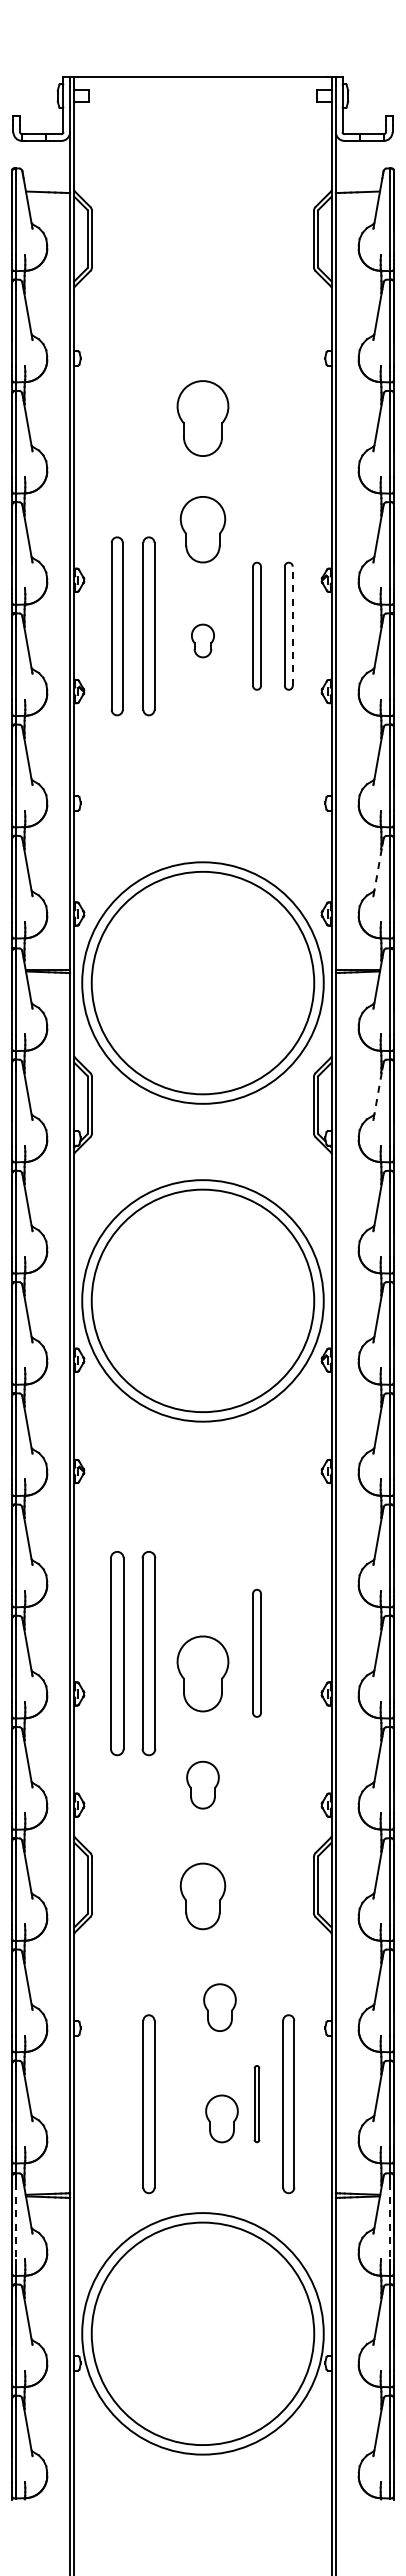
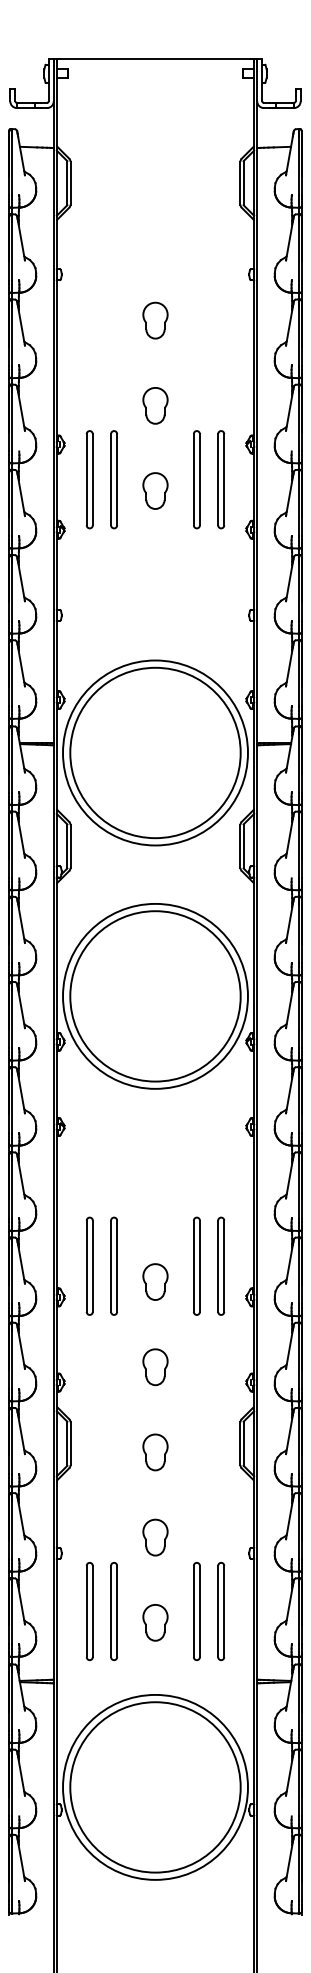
part: (202, 418) -> (155, 320), size x0.62
part: (202, 529) -> (155, 405), size x0.71
part: (116, 625) -> (89, 479), size x0.71
part: (148, 625) -> (113, 479), size x0.71
line: (292, 626) -> (224, 479), dashed -> solid
part: (202, 640) -> (155, 490), size x1.43
line: (378, 869) -> (289, 666), dashed -> solid
line: (378, 1093) -> (289, 837), dashed -> solid
part: (116, 1652) -> (89, 1265), size x0.62
part: (148, 1652) -> (113, 1265), size x0.62
part: (288, 1652) -> (220, 1265), added
part: (202, 1673) -> (155, 1281), size x0.62
part: (202, 1896) -> (155, 1452), size x0.71
part: (219, 2007) -> (155, 1537), moved
part: (116, 2103) -> (89, 1611), added
part: (148, 2103) -> (113, 1611), size x0.71
part: (256, 2103) -> (196, 1611), size x1.67
part: (288, 2103) -> (220, 1611), size x0.71
part: (221, 2118) -> (155, 1622), moved
line: (16, 2222) -> (12, 1702), dashed -> solid
line: (389, 2222) -> (298, 1702), dashed -> solid

